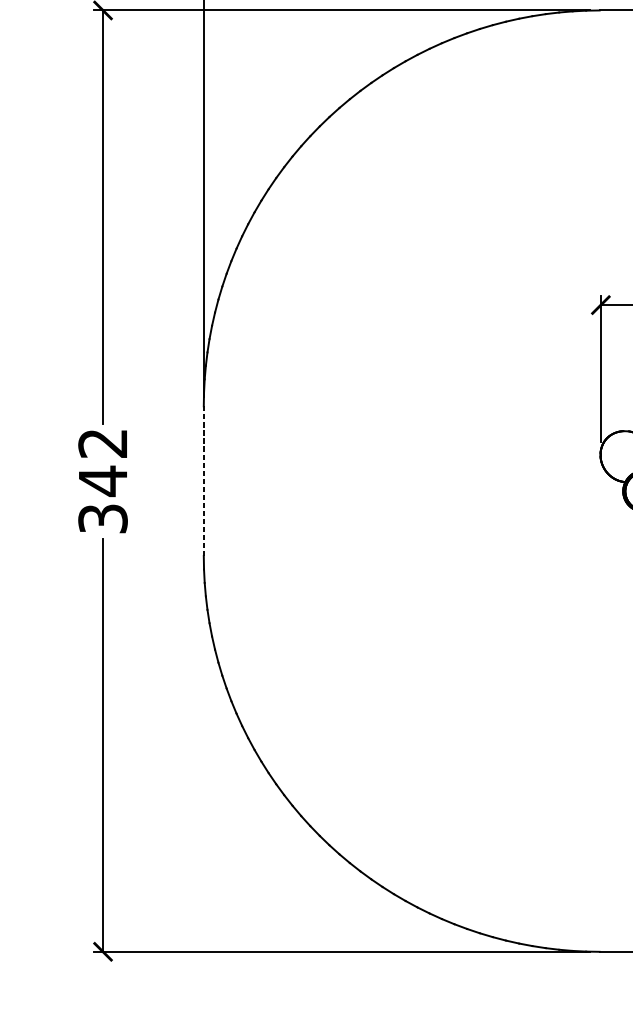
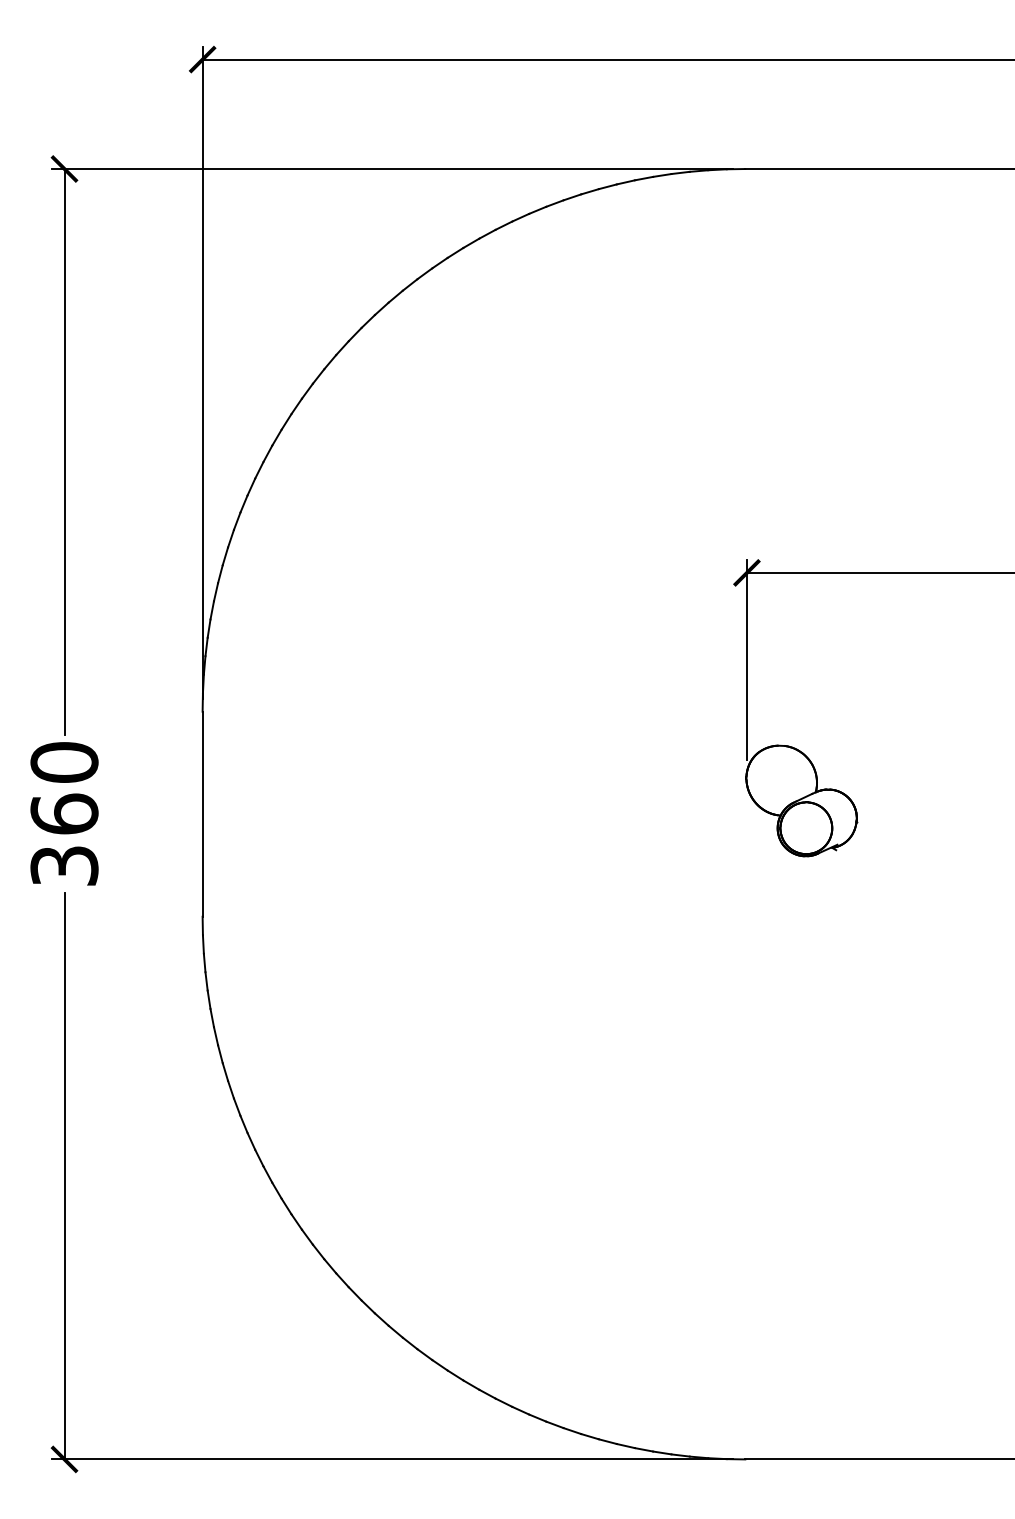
text: (103, 463) -> (64, 789), 342 -> 360
line: (203, 481) -> (202, 814), dashed -> solid

